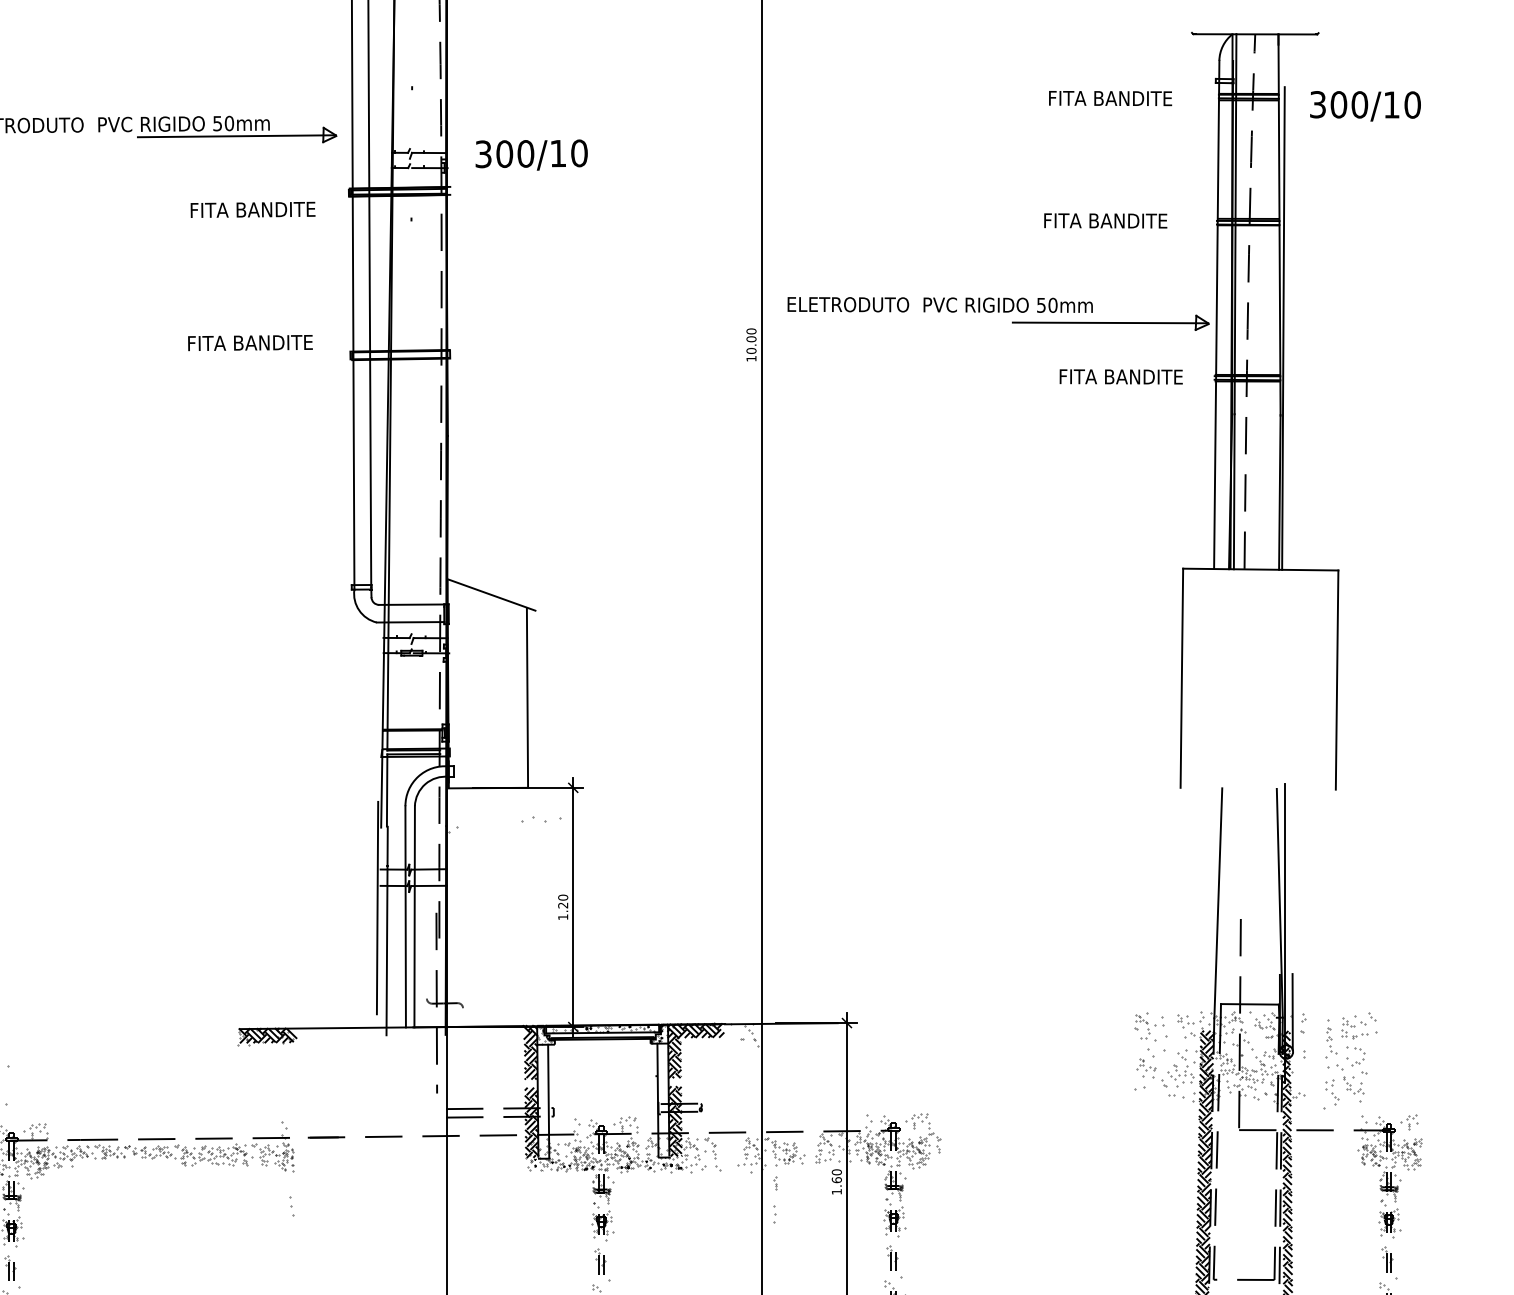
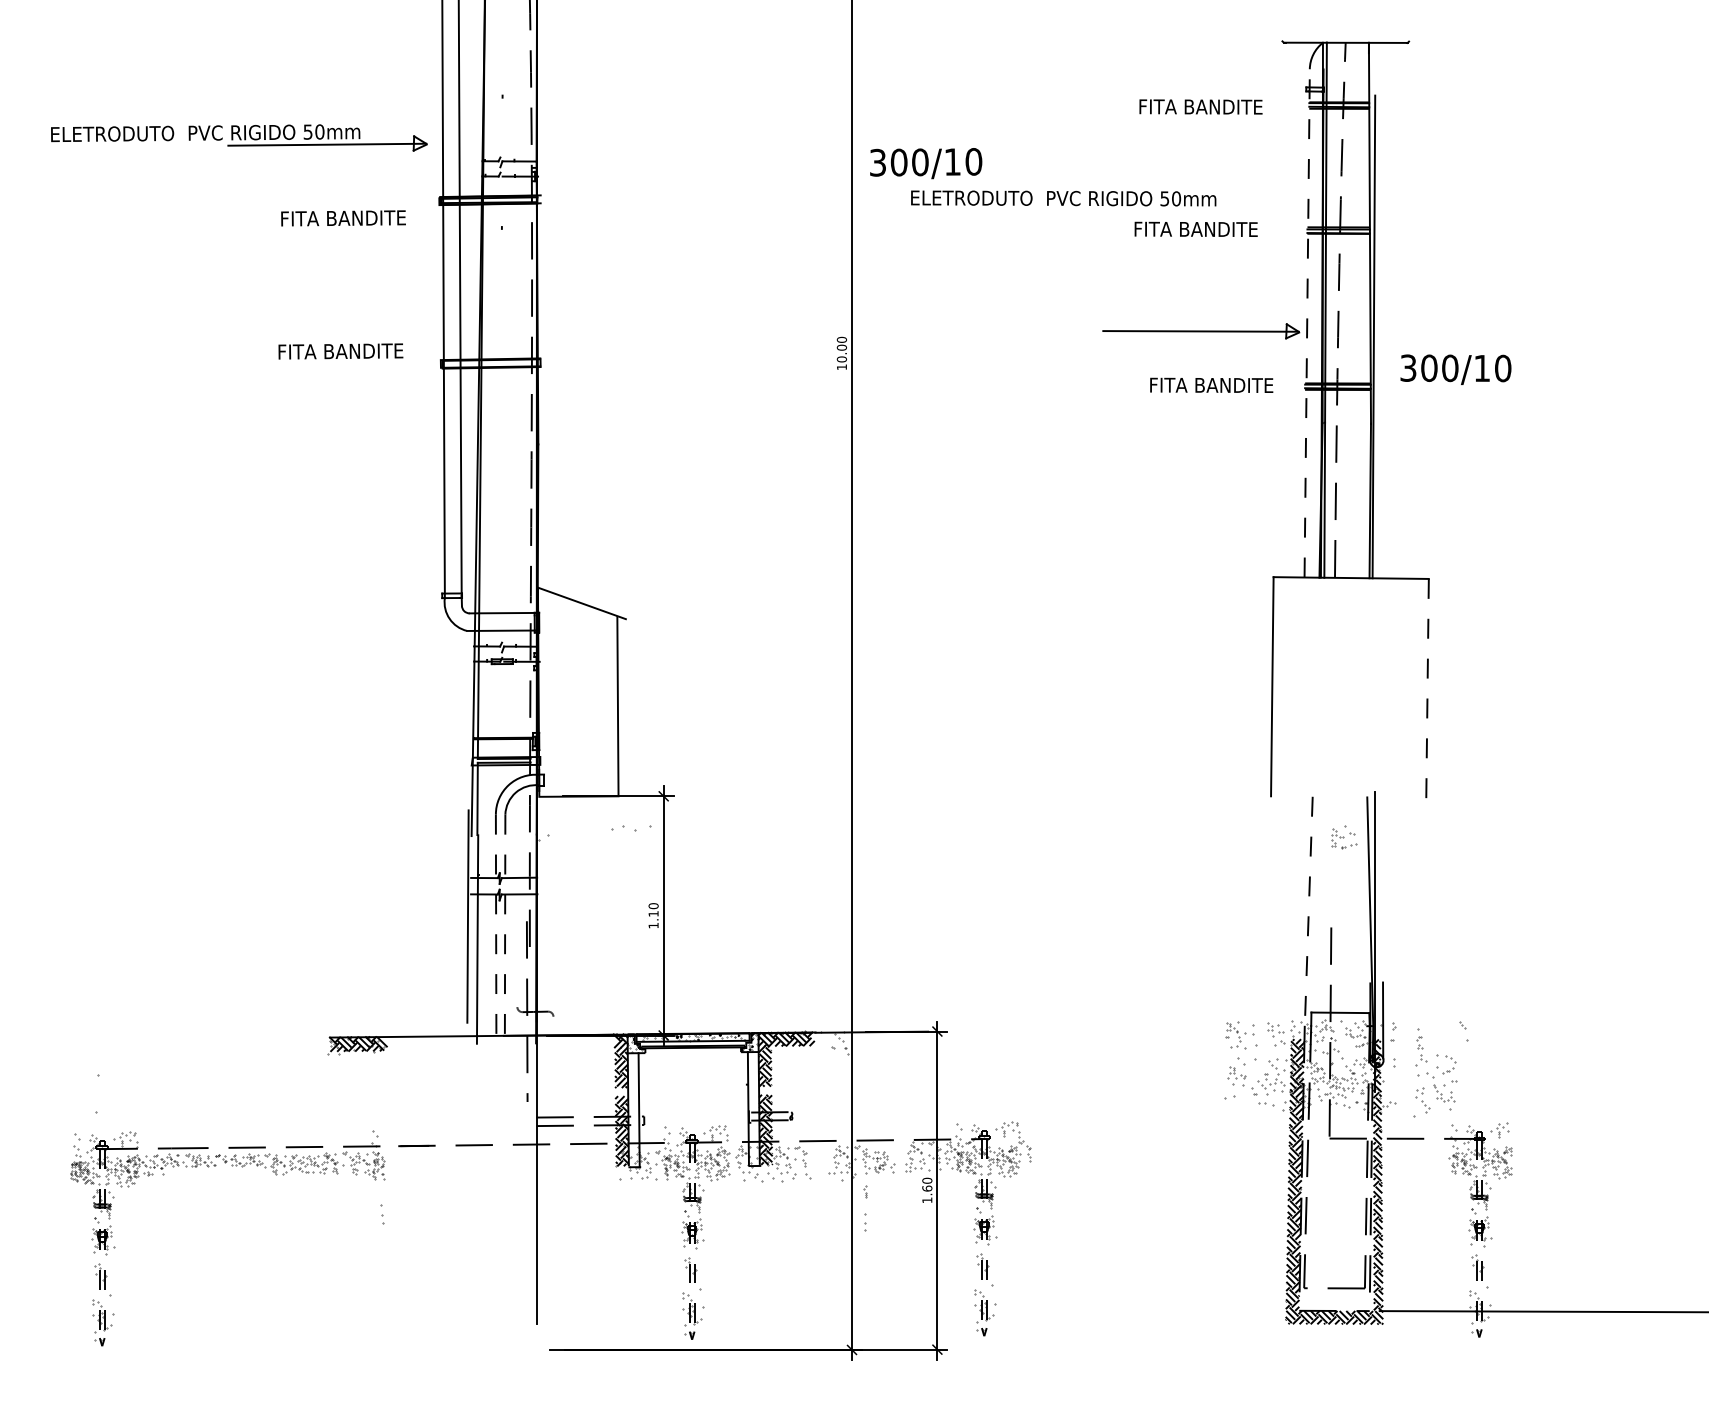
text: (1365, 106) -> (1455, 369), moved
text: (532, 155) -> (926, 163), moved
text: (940, 305) -> (1063, 198), moved
line: (1217, 314) -> (1307, 322), solid -> dashed
line: (1337, 680) -> (1427, 688), solid -> dashed
line: (1218, 903) -> (1308, 911), solid -> dashed
text: (563, 905) -> (653, 913), 1.20 -> 1.10
line: (406, 917) -> (496, 925), solid -> dashed
line: (415, 917) -> (505, 925), solid -> dashed
part: (1355, 1027) -> (1344, 837), moved
hatch: (607, 1164) -> (697, 1172), removed

